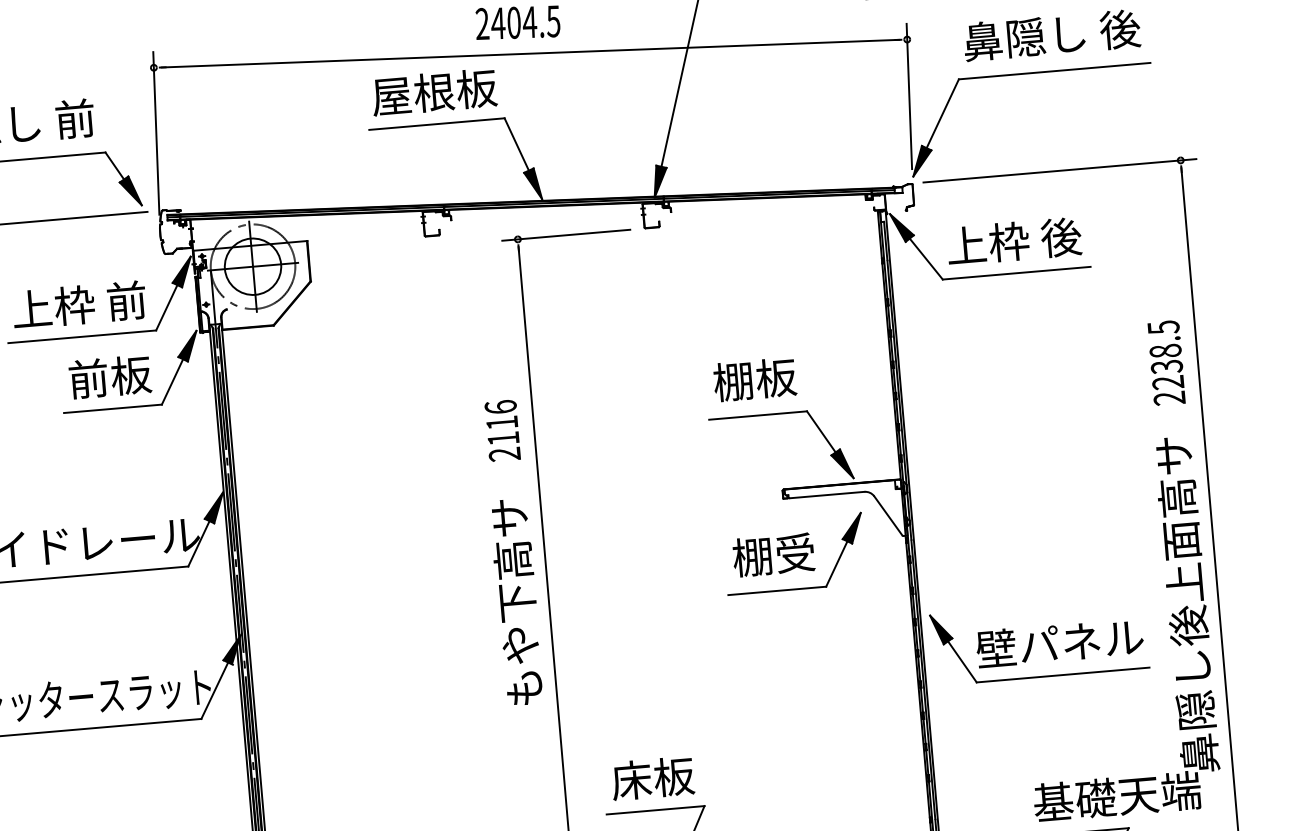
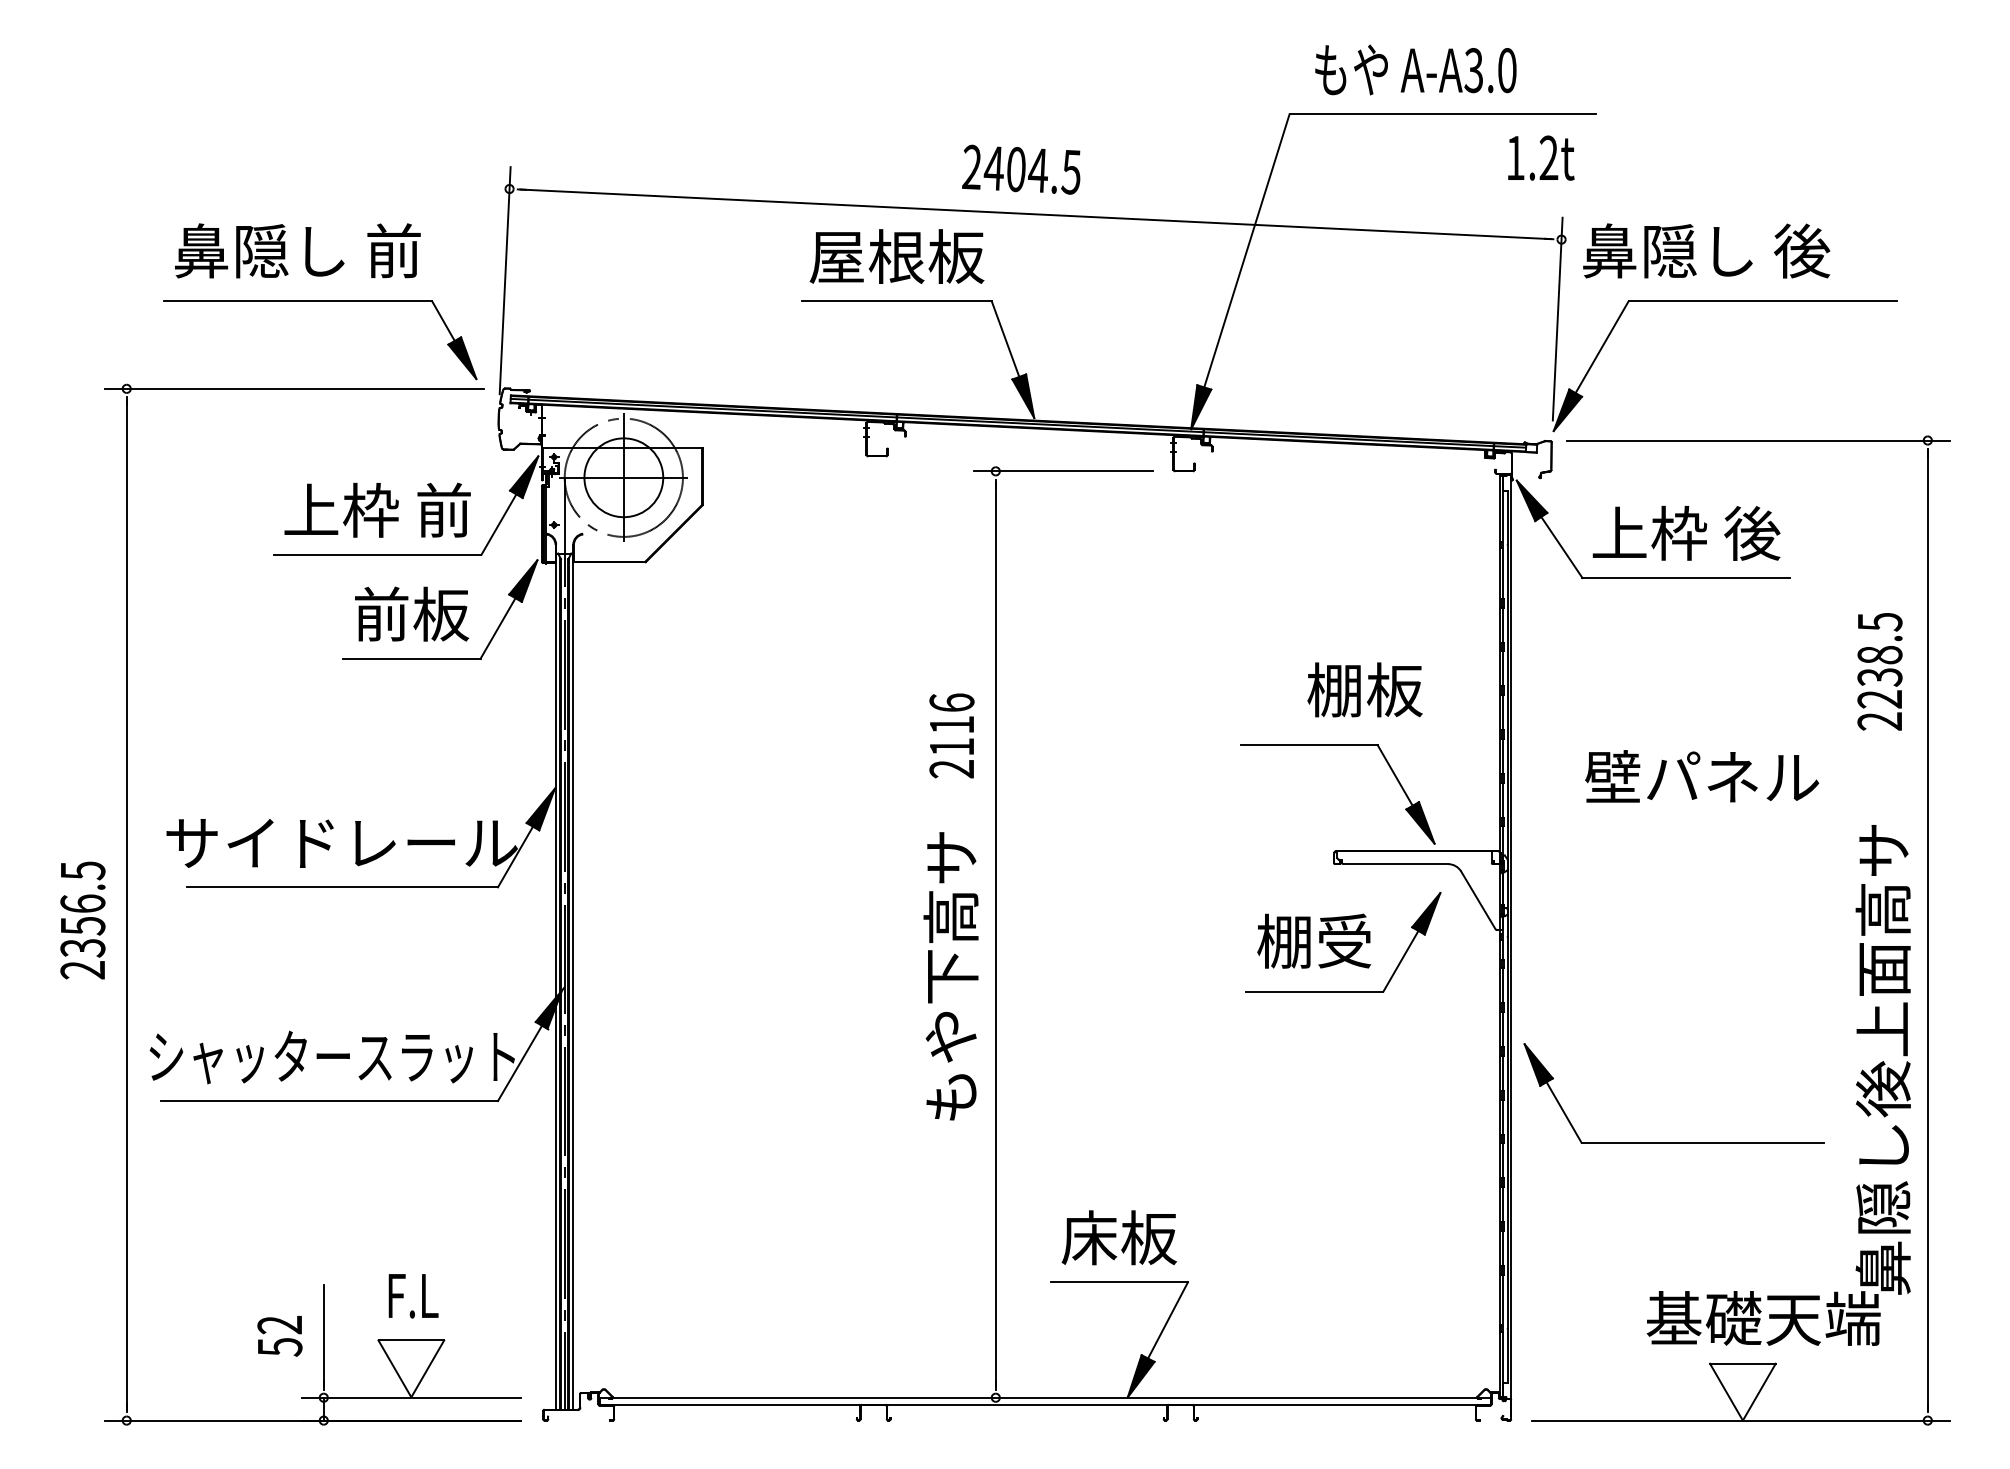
text: (1051, 34) -> (1706, 250), moved
text: (1166, 362) -> (1879, 671), moved
text: (754, 379) -> (1364, 689), moved
text: (1060, 642) -> (1702, 776), moved

